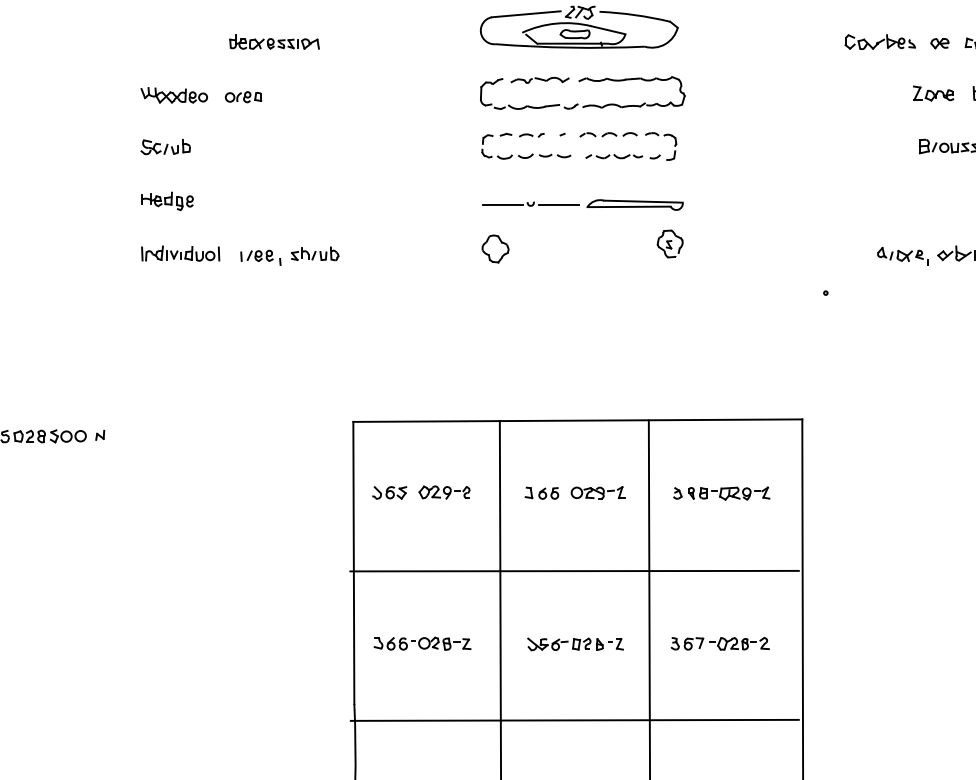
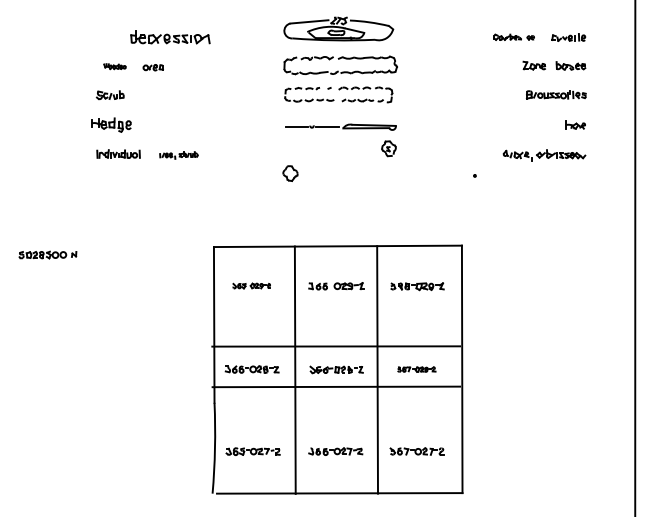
part: (274, 40) -> (170, 36), size x1.6
part: (895, 42) -> (513, 37), size x0.7
part: (173, 95) -> (114, 66), size x0.6
part: (167, 201) -> (111, 125), size x1.4
part: (495, 248) -> (290, 173), moved
part: (289, 256) -> (178, 155), size x0.7
part: (421, 491) -> (251, 285), size x0.7
line: (575, 571) -> (336, 346), moved
part: (720, 643) -> (416, 369), size x0.7
line: (575, 719) -> (336, 386), moved

